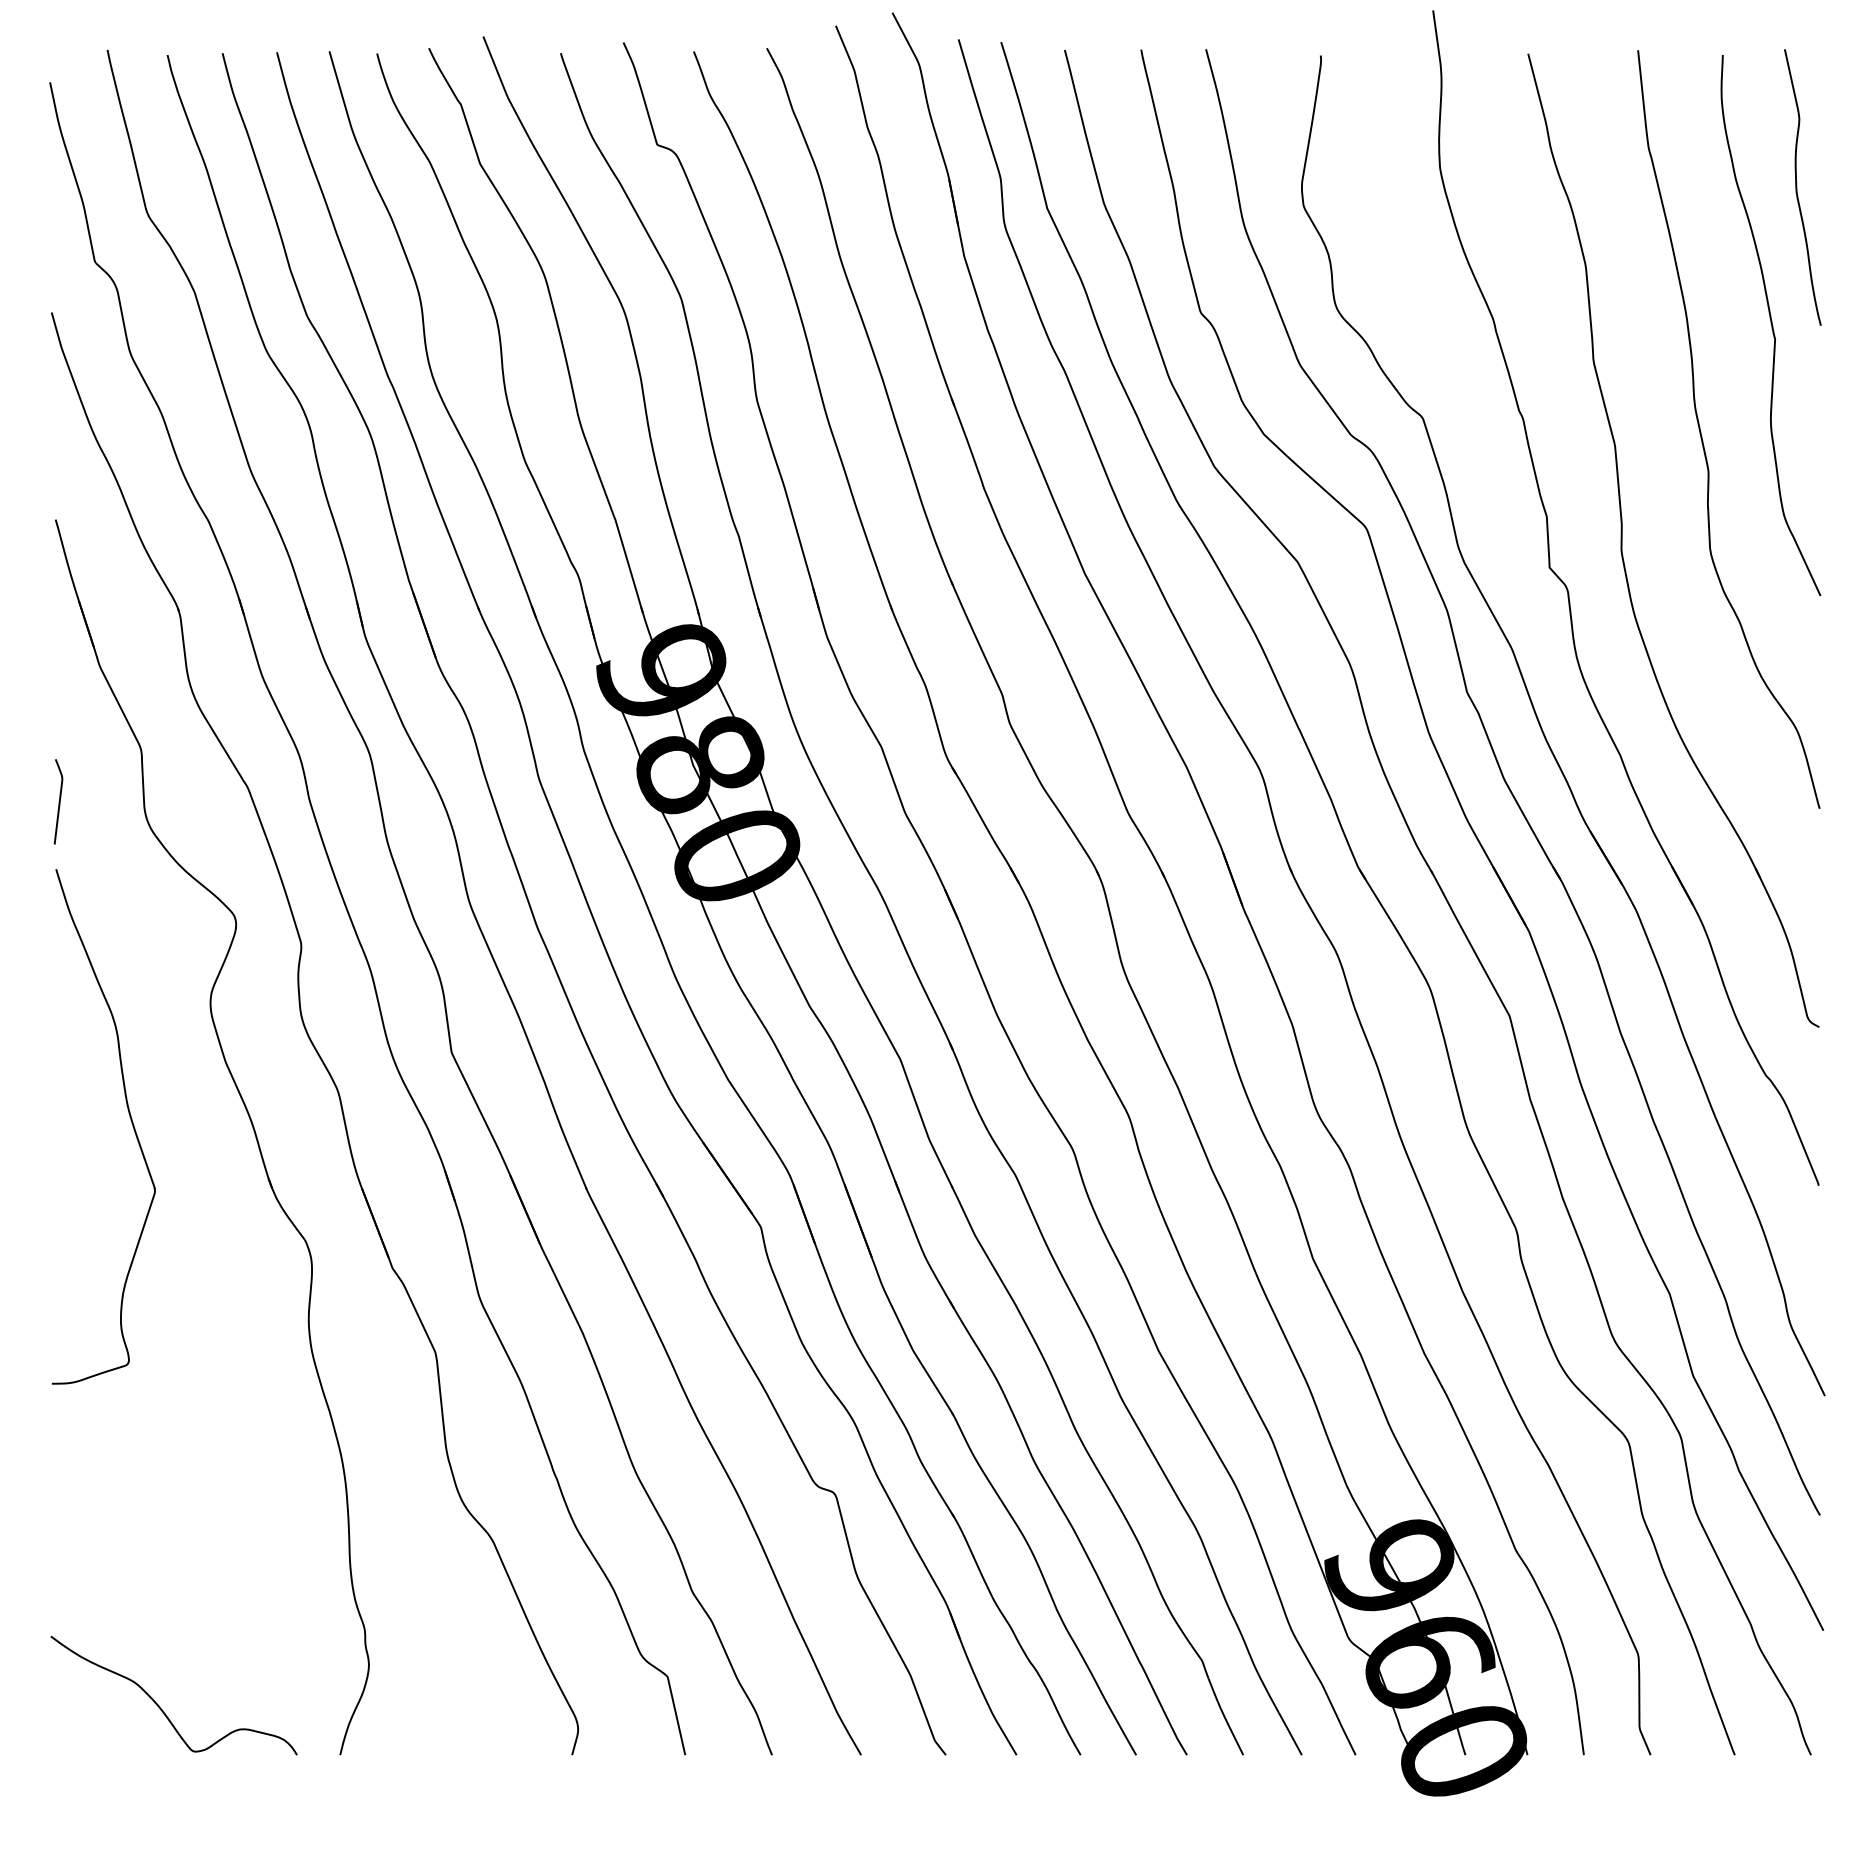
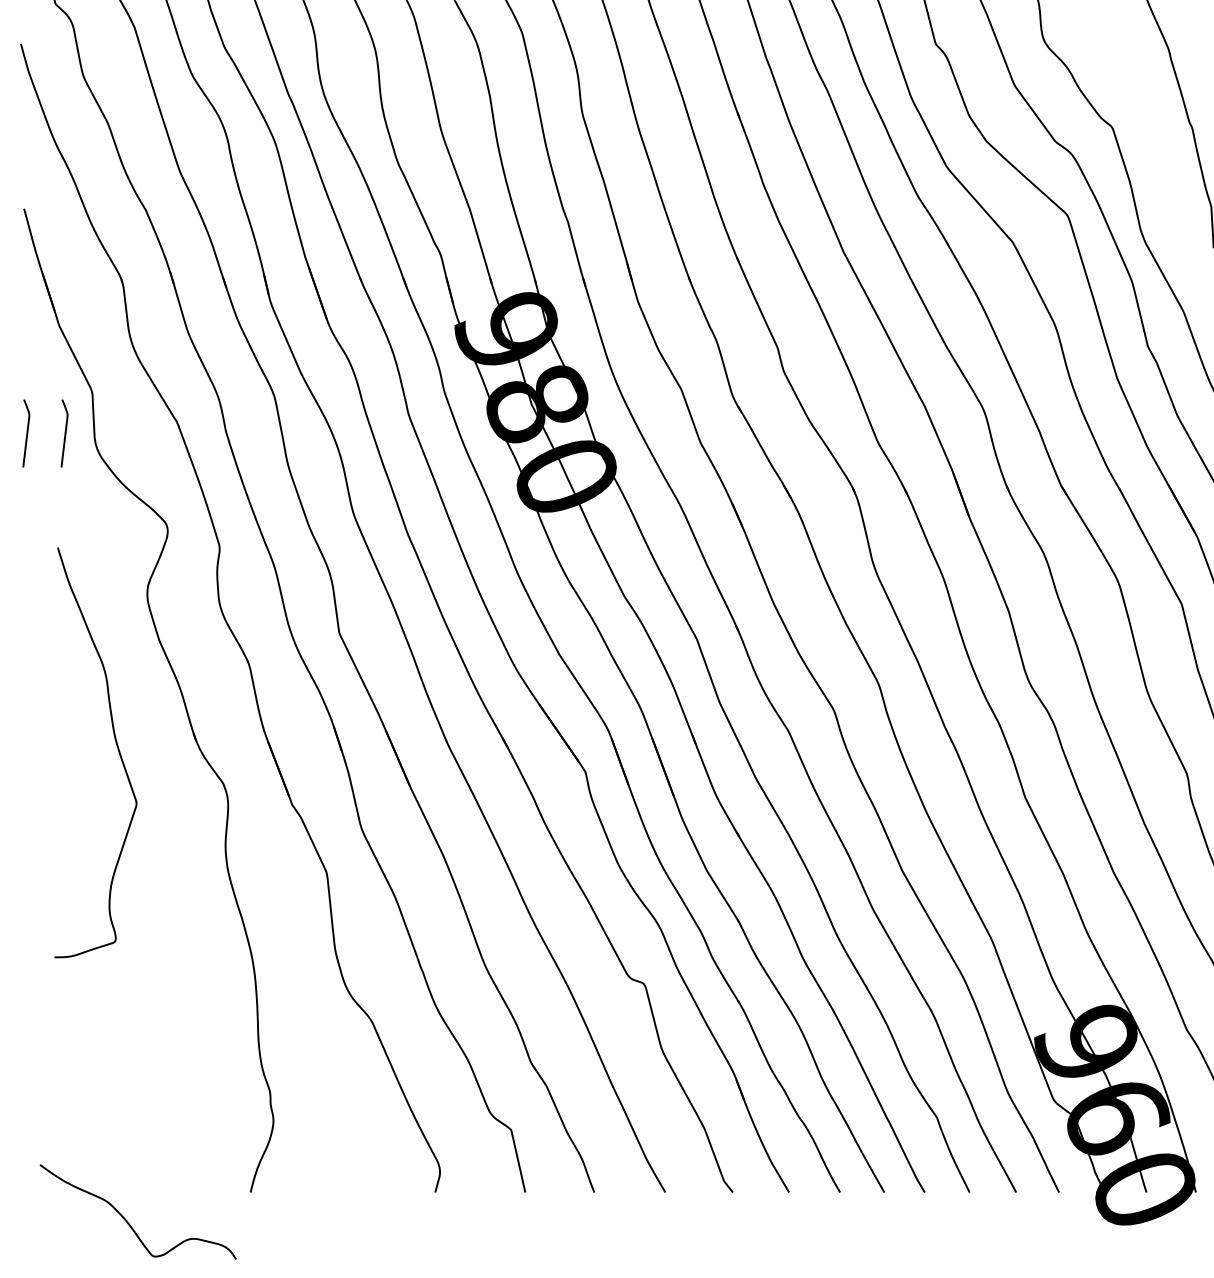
curve: (106, 801) -> (64, 433), added
part: (129, 1117) -> (116, 745), moved
curve: (159, 1705) -> (126, 1219), moved

